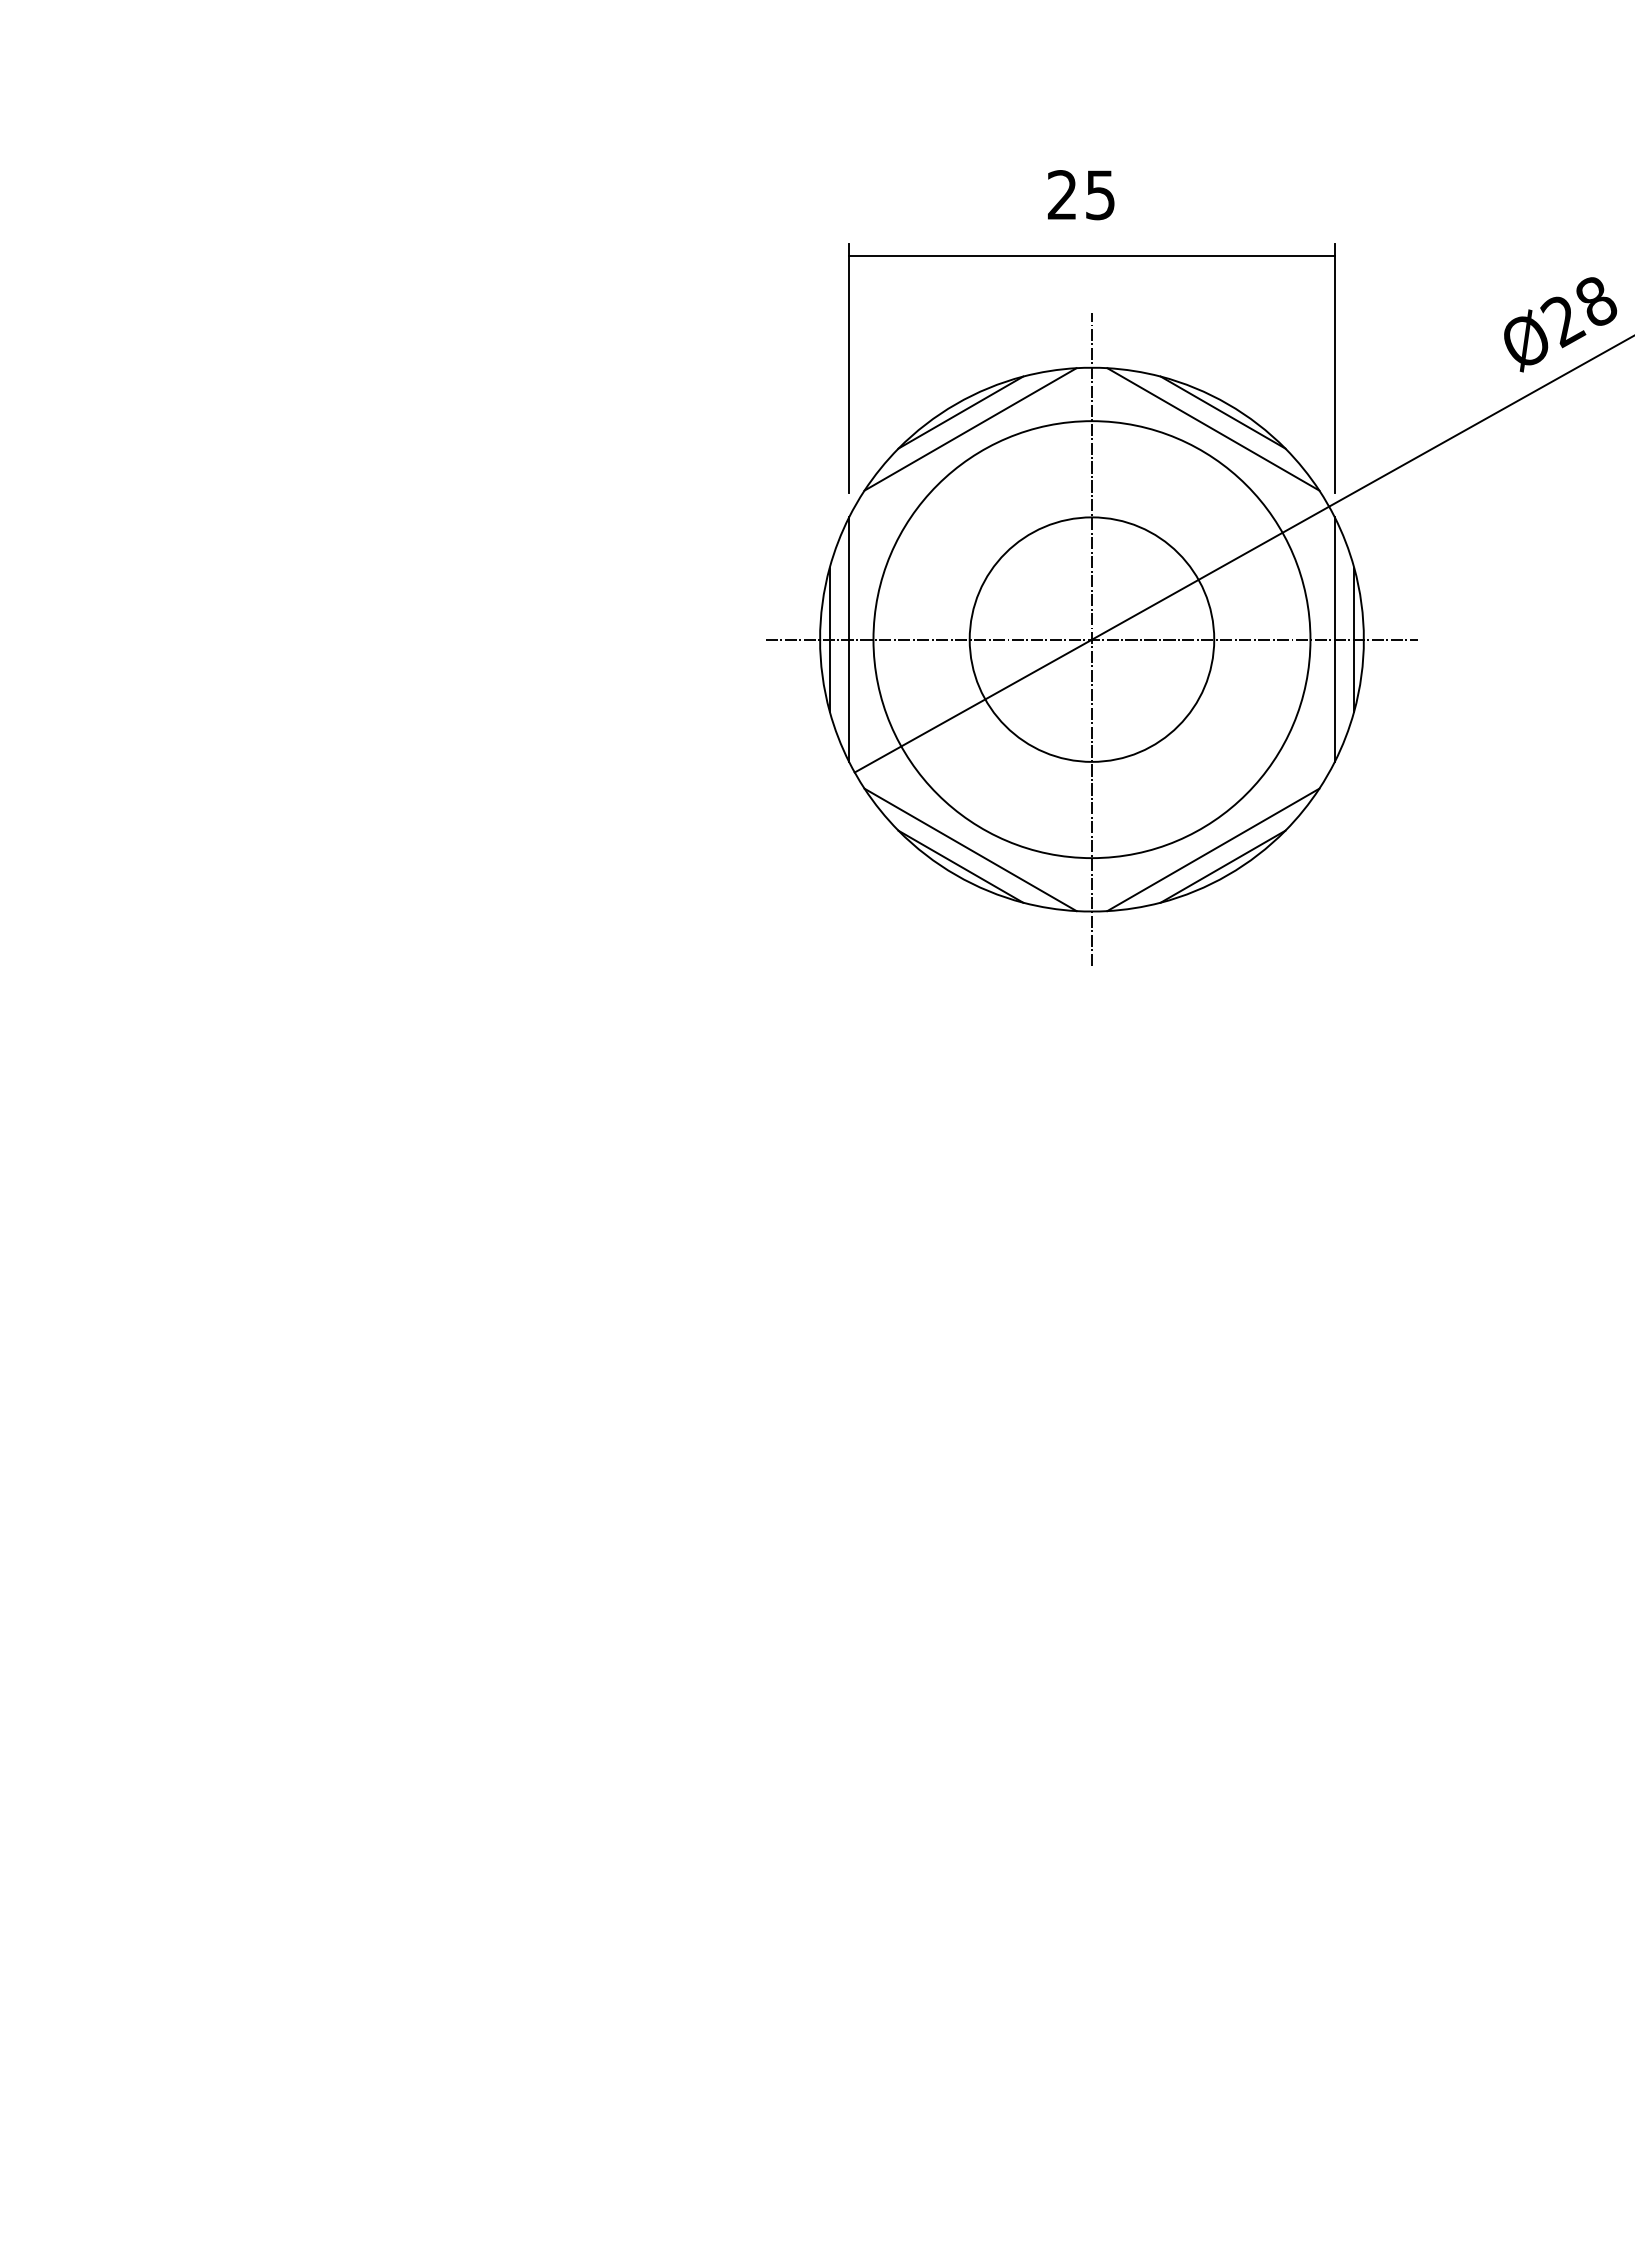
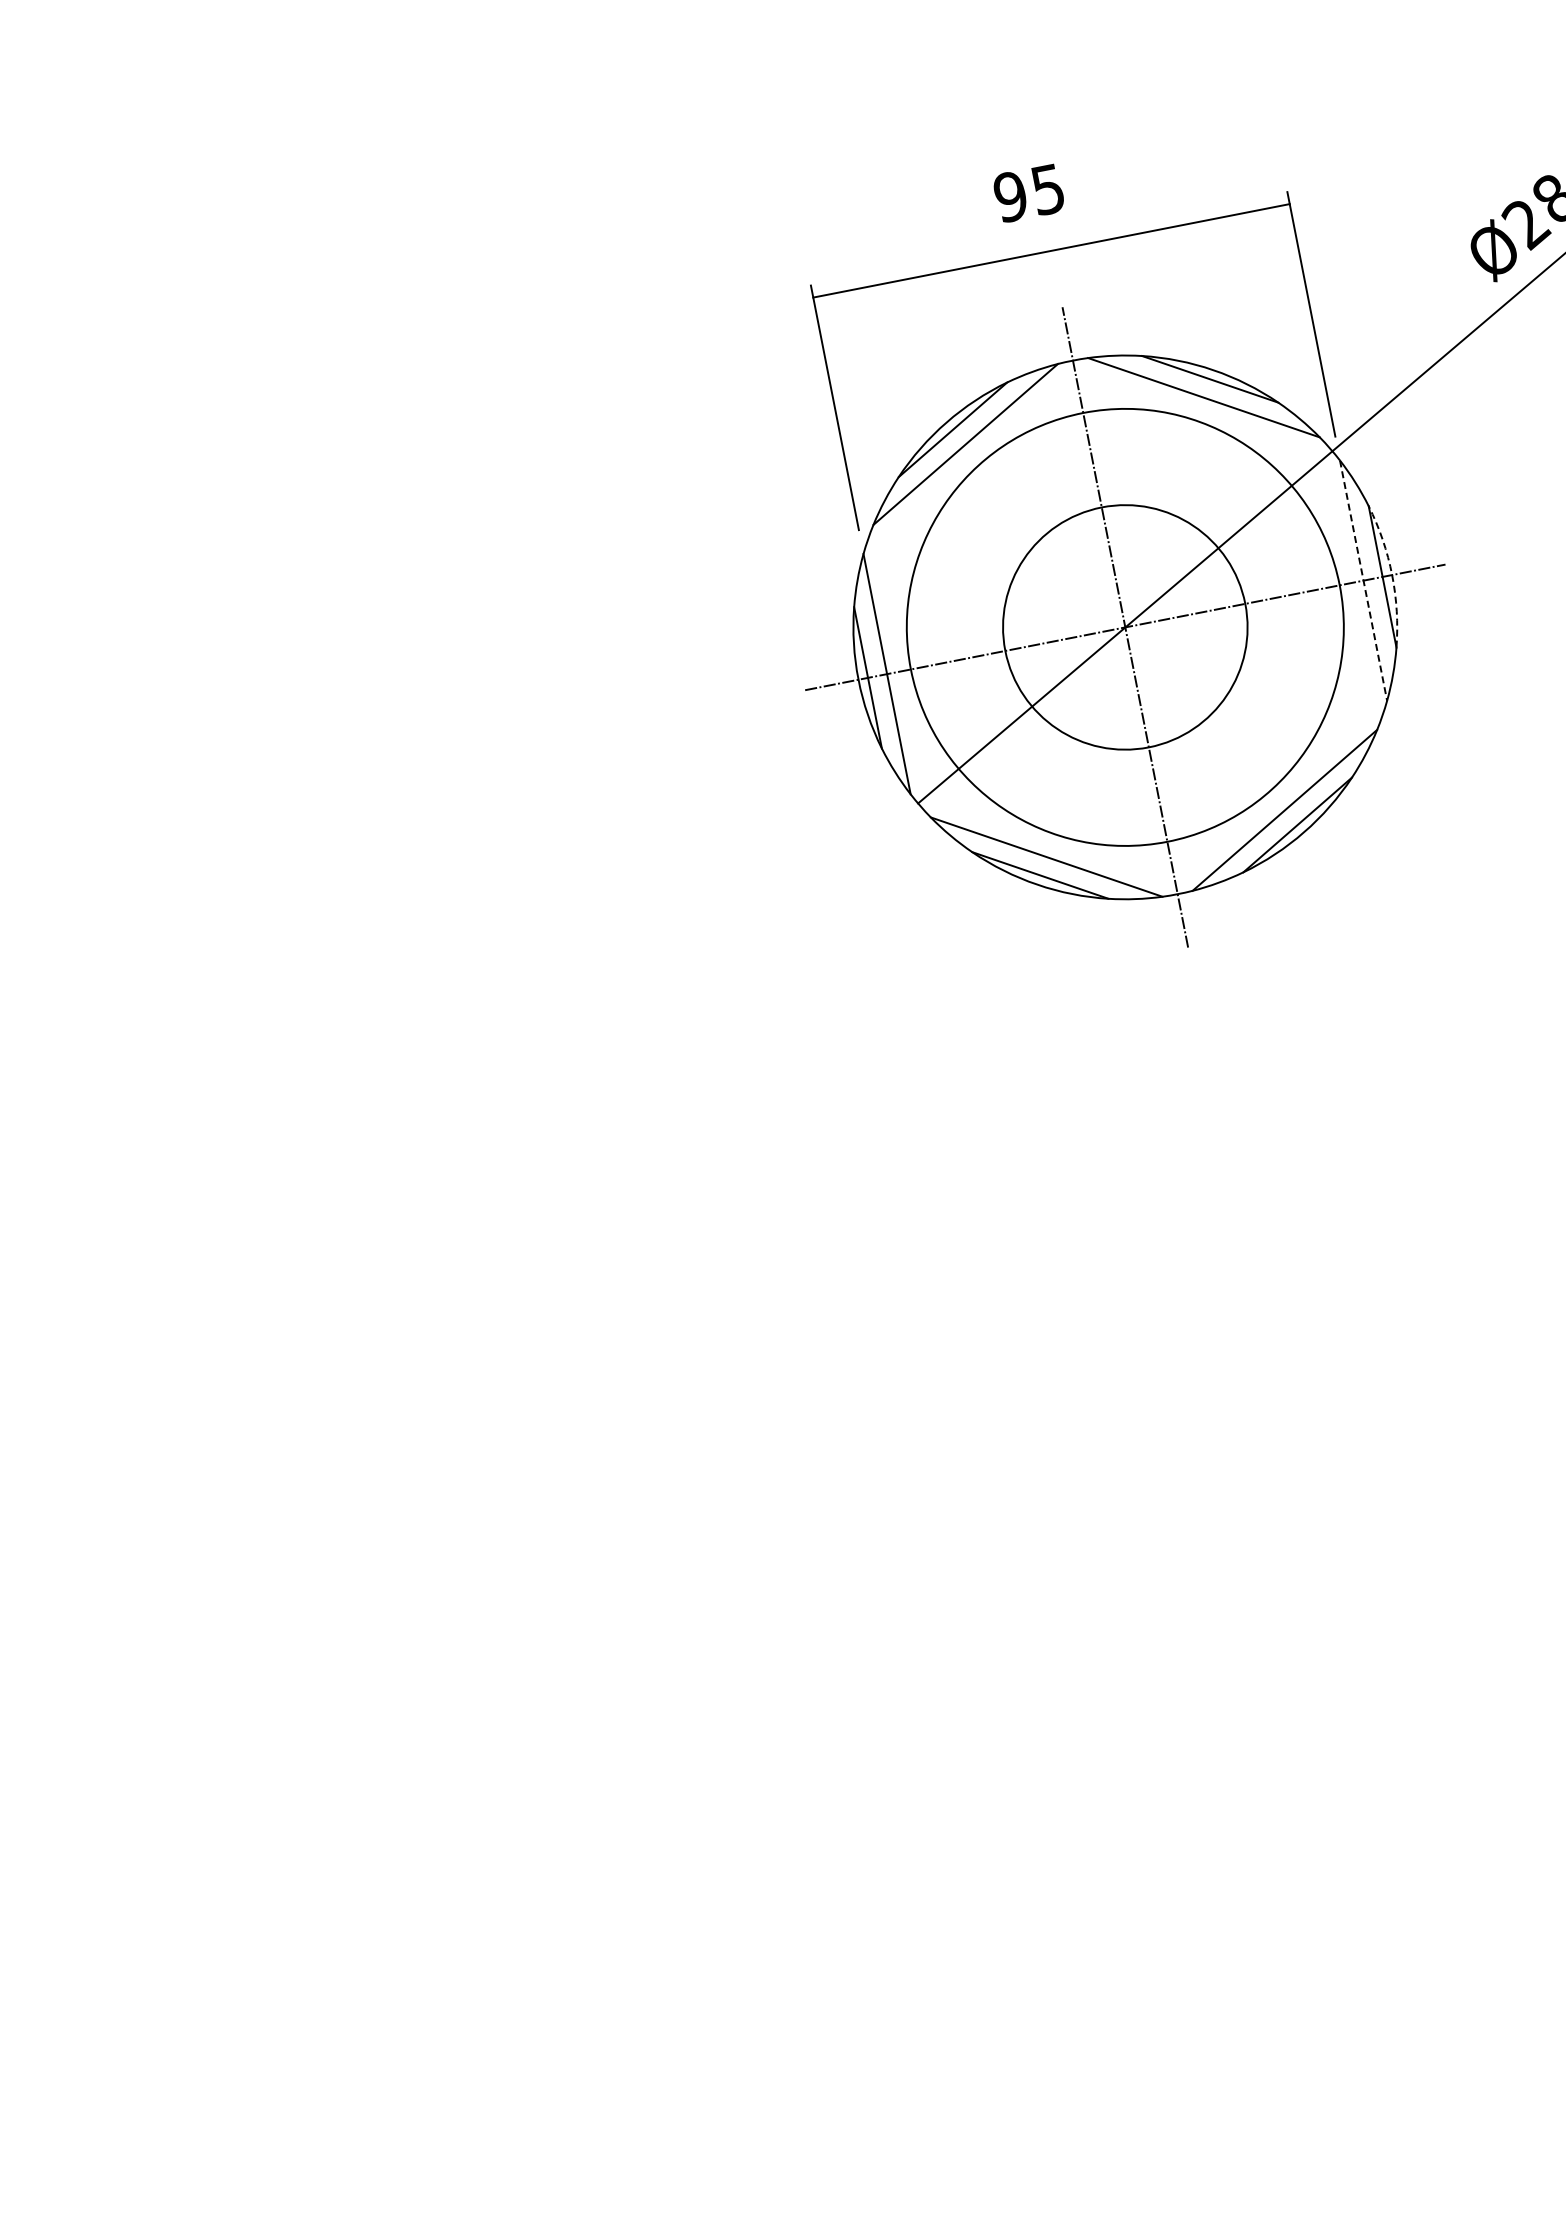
text: (1062, 195) -> (1010, 197), 25 -> 95
arc: (1363, 639) -> (1391, 574), solid -> dashed
line: (1334, 640) -> (1363, 581), solid -> dashed

